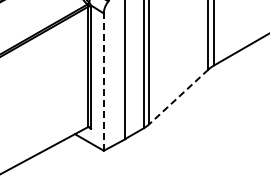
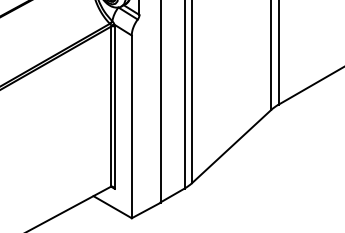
line: (103, 82) -> (131, 127), dashed -> solid
line: (178, 97) -> (231, 147), dashed -> solid

